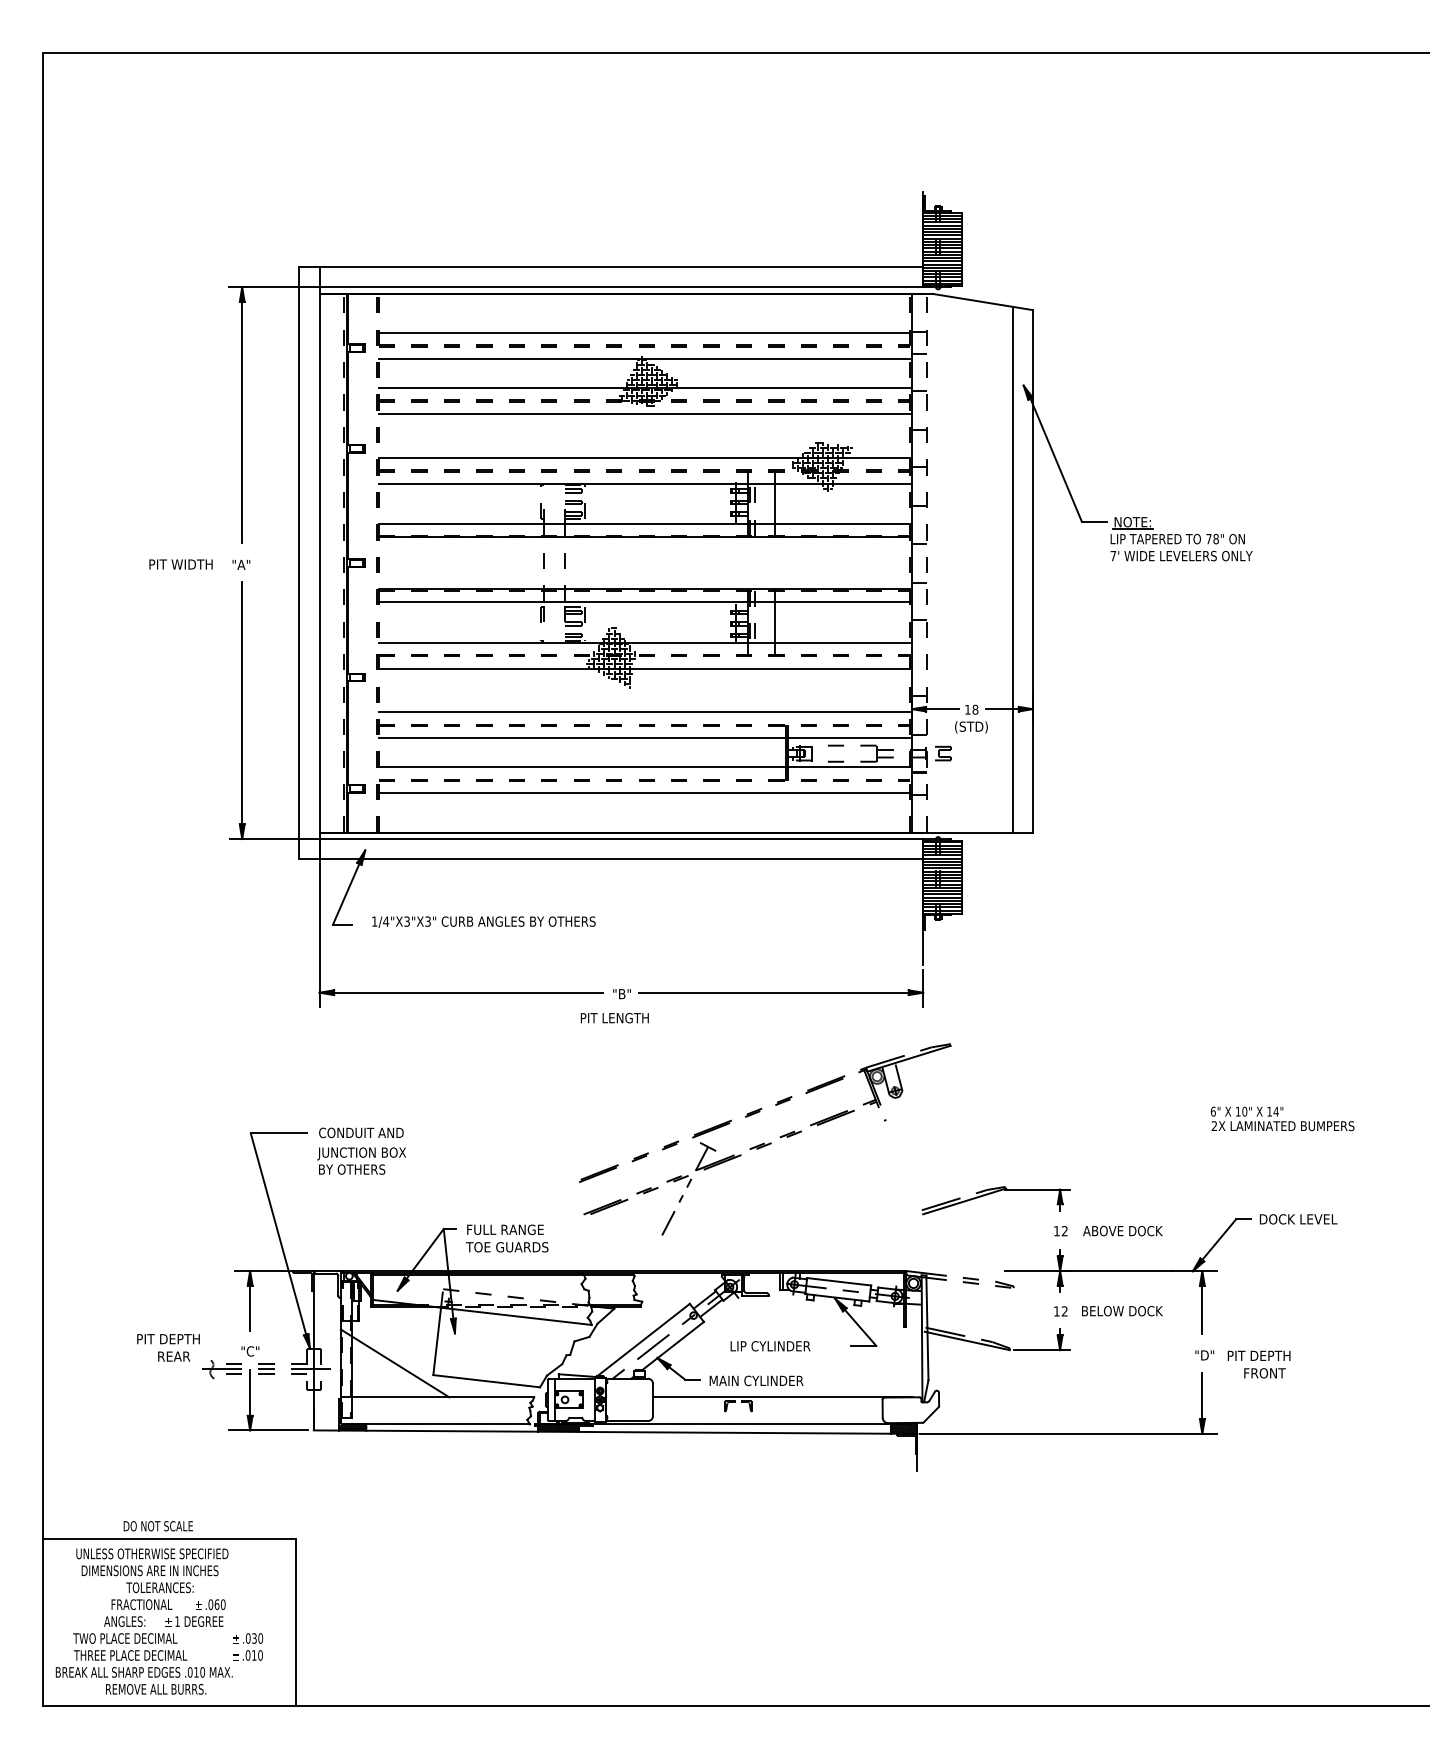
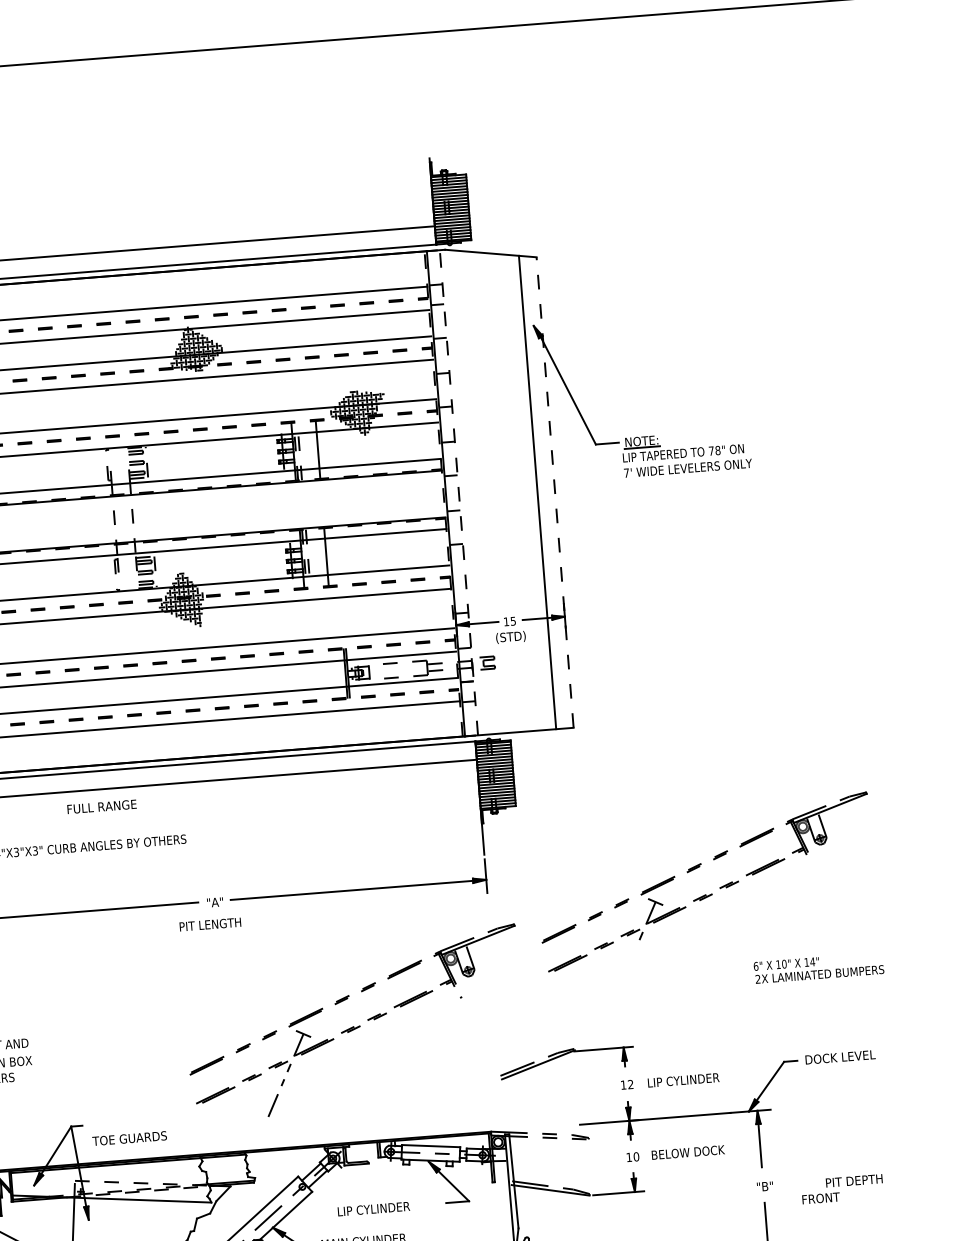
line: (1032, 570) -> (554, 491), solid -> dashed
text: (975, 709) -> (513, 621), 18 -> 15
text: (621, 994) -> (214, 902), "B" -> "A"
part: (1164, 1027) -> (706, 894), added
text: (505, 1229) -> (102, 806), moved
text: (1122, 1230) -> (682, 1079), ABOVE DOCK -> LIP CYLINDER
text: (1064, 1311) -> (636, 1156), 12 -> 10
text: (1208, 1355) -> (768, 1186), "D" -> "B"
text: (1258, 1355) -> (853, 1180), moved

